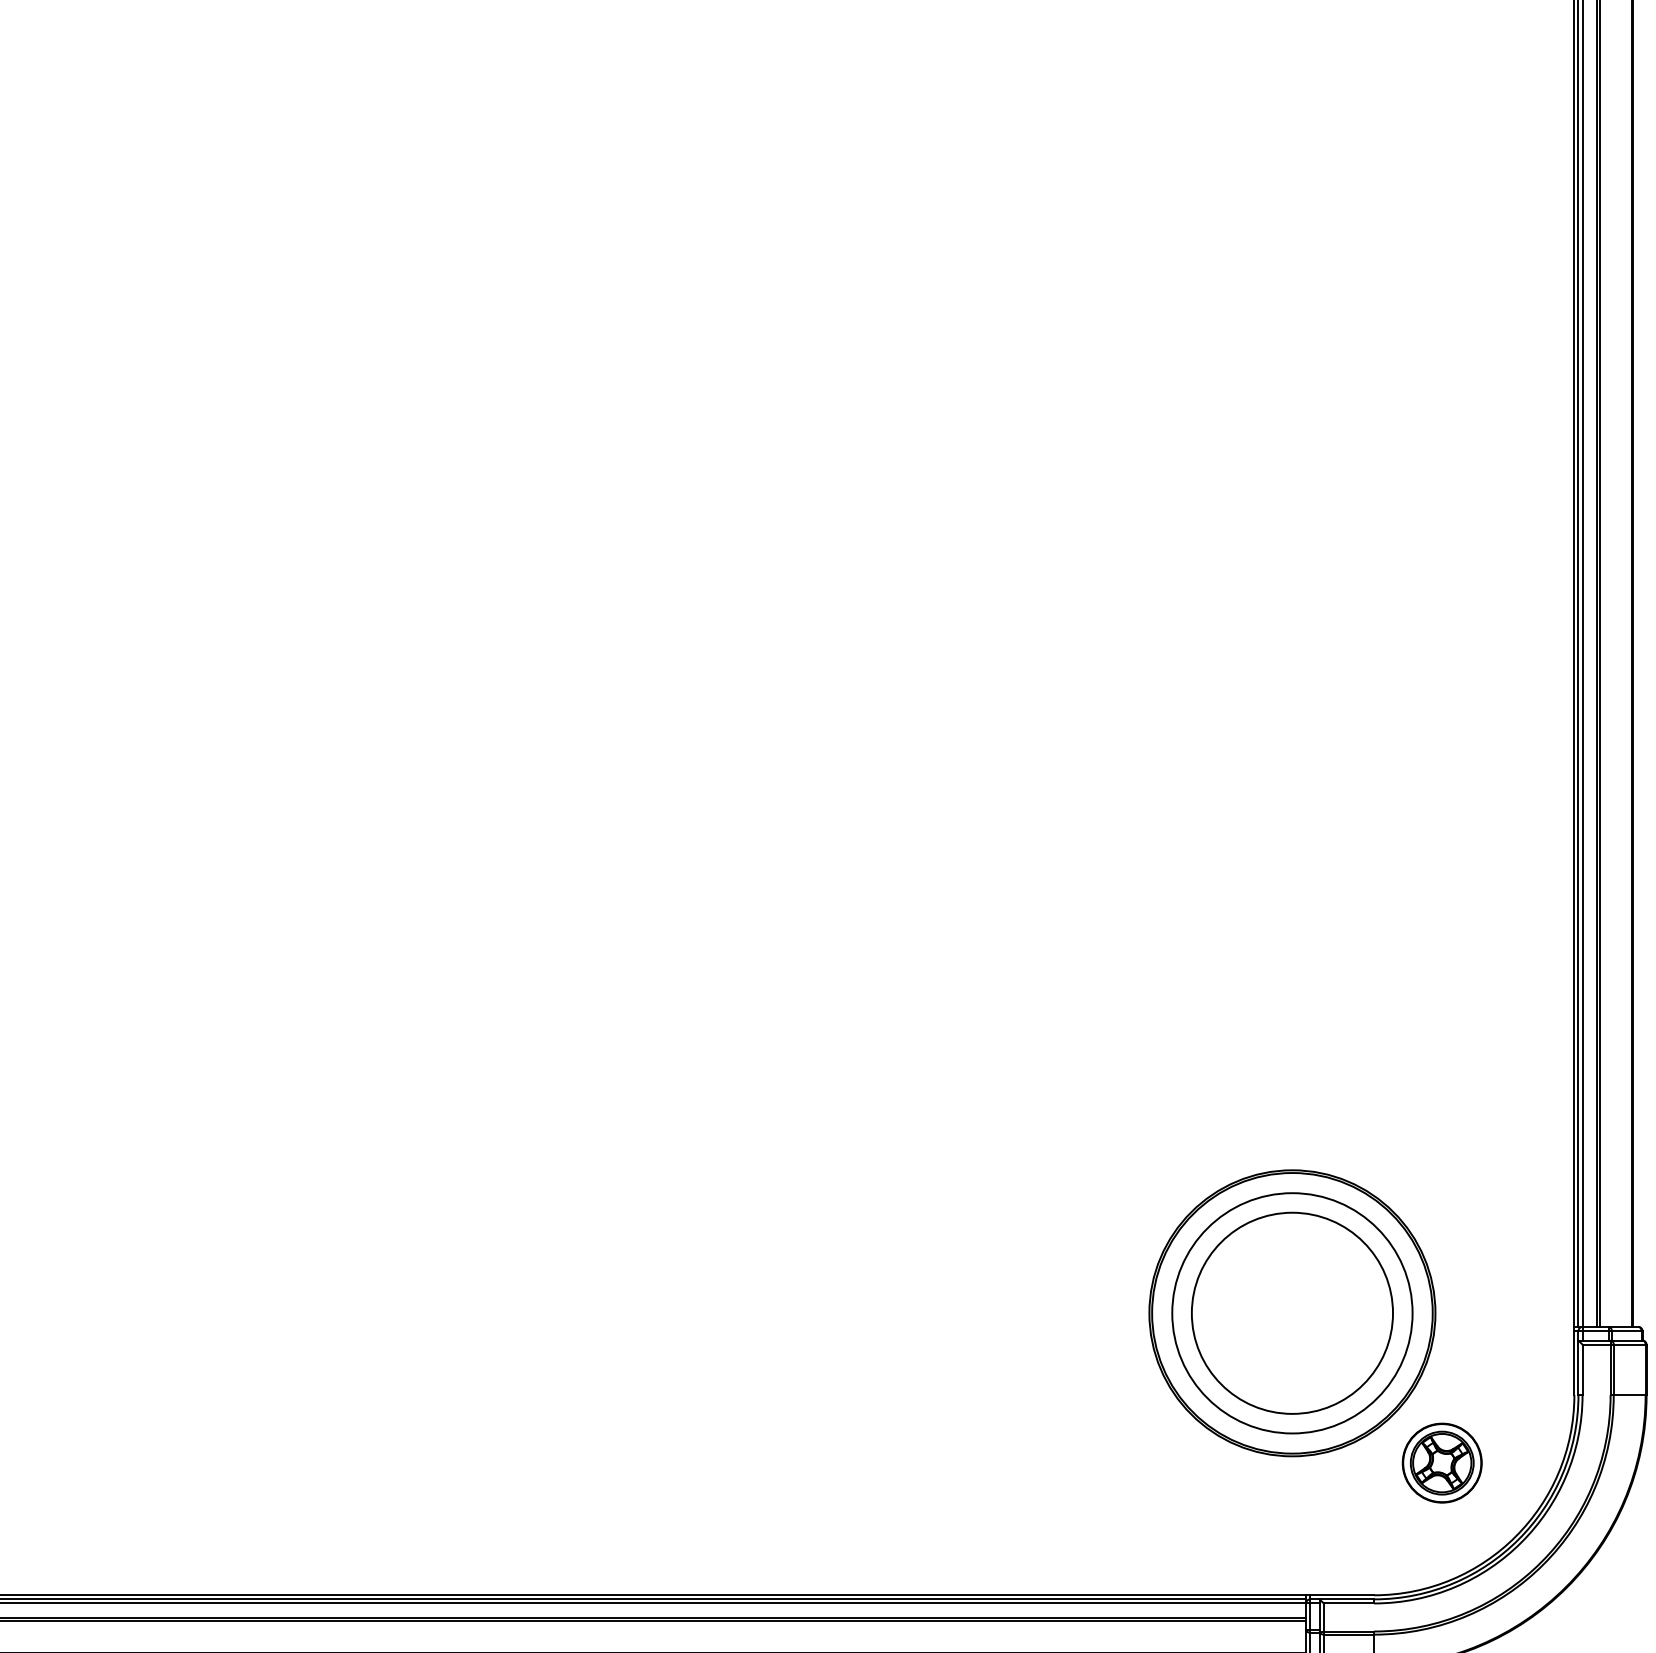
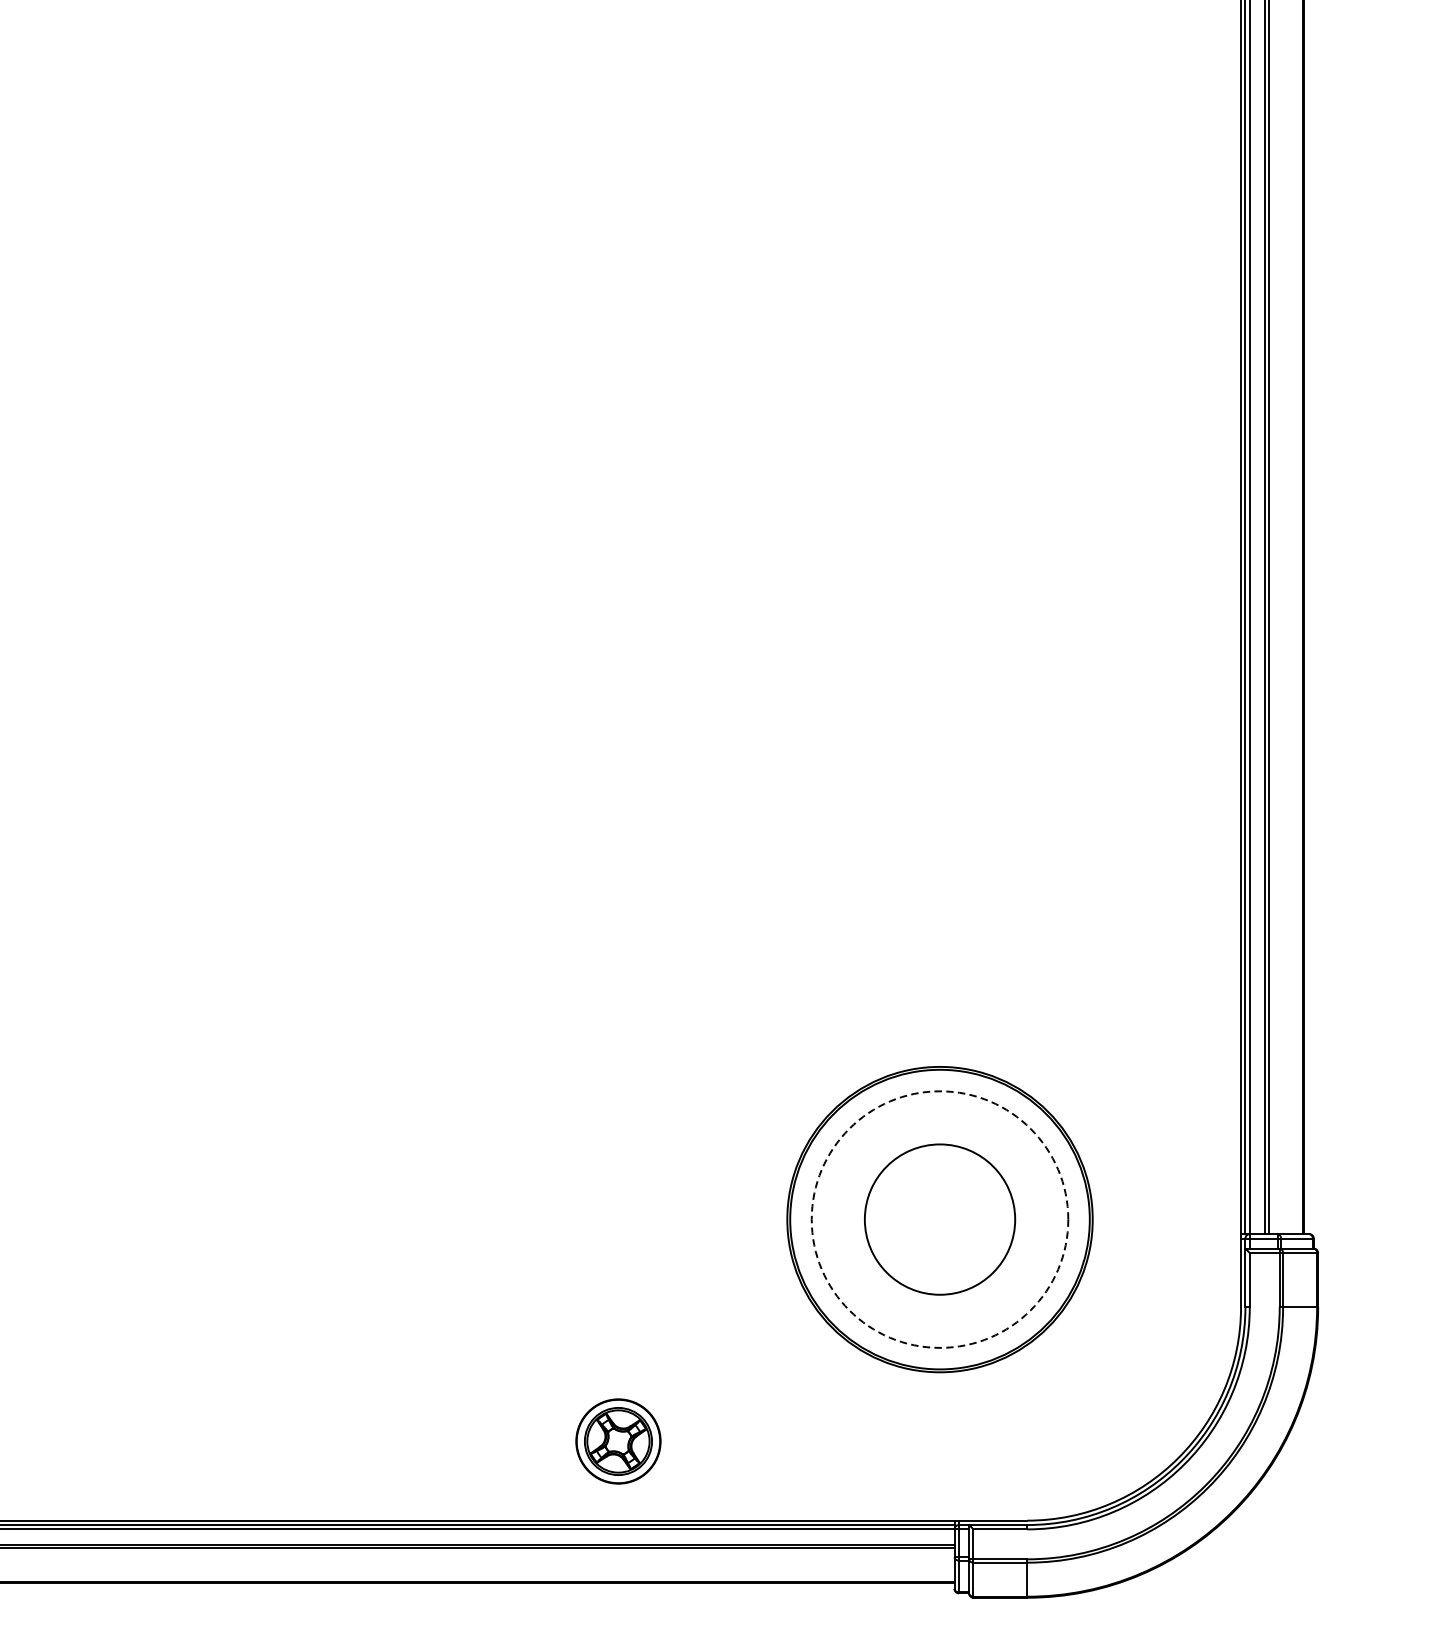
circle: (1292, 1312) -> (940, 1218), size x0.7
circle: (1292, 1313) -> (940, 1219), solid -> dashed
part: (1441, 1462) -> (617, 1440), moved

